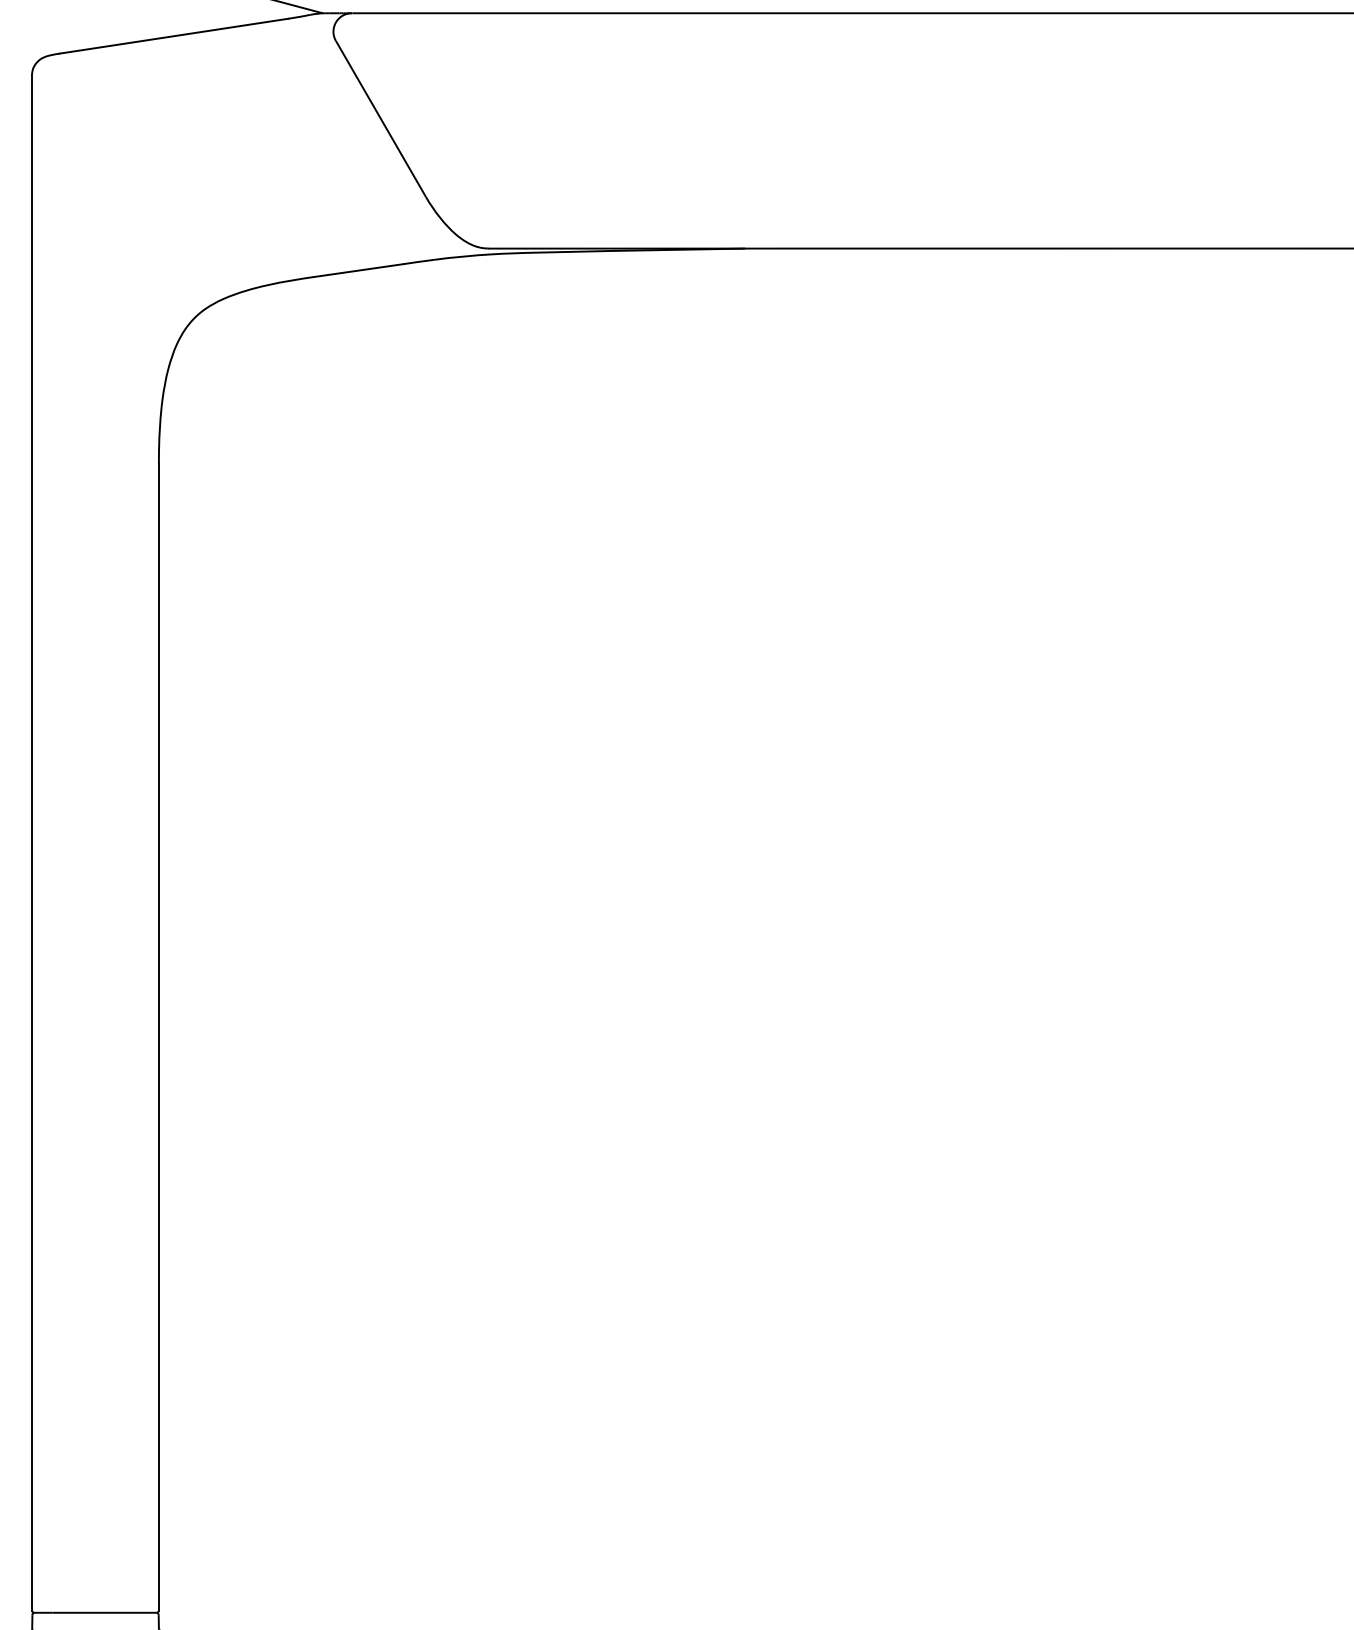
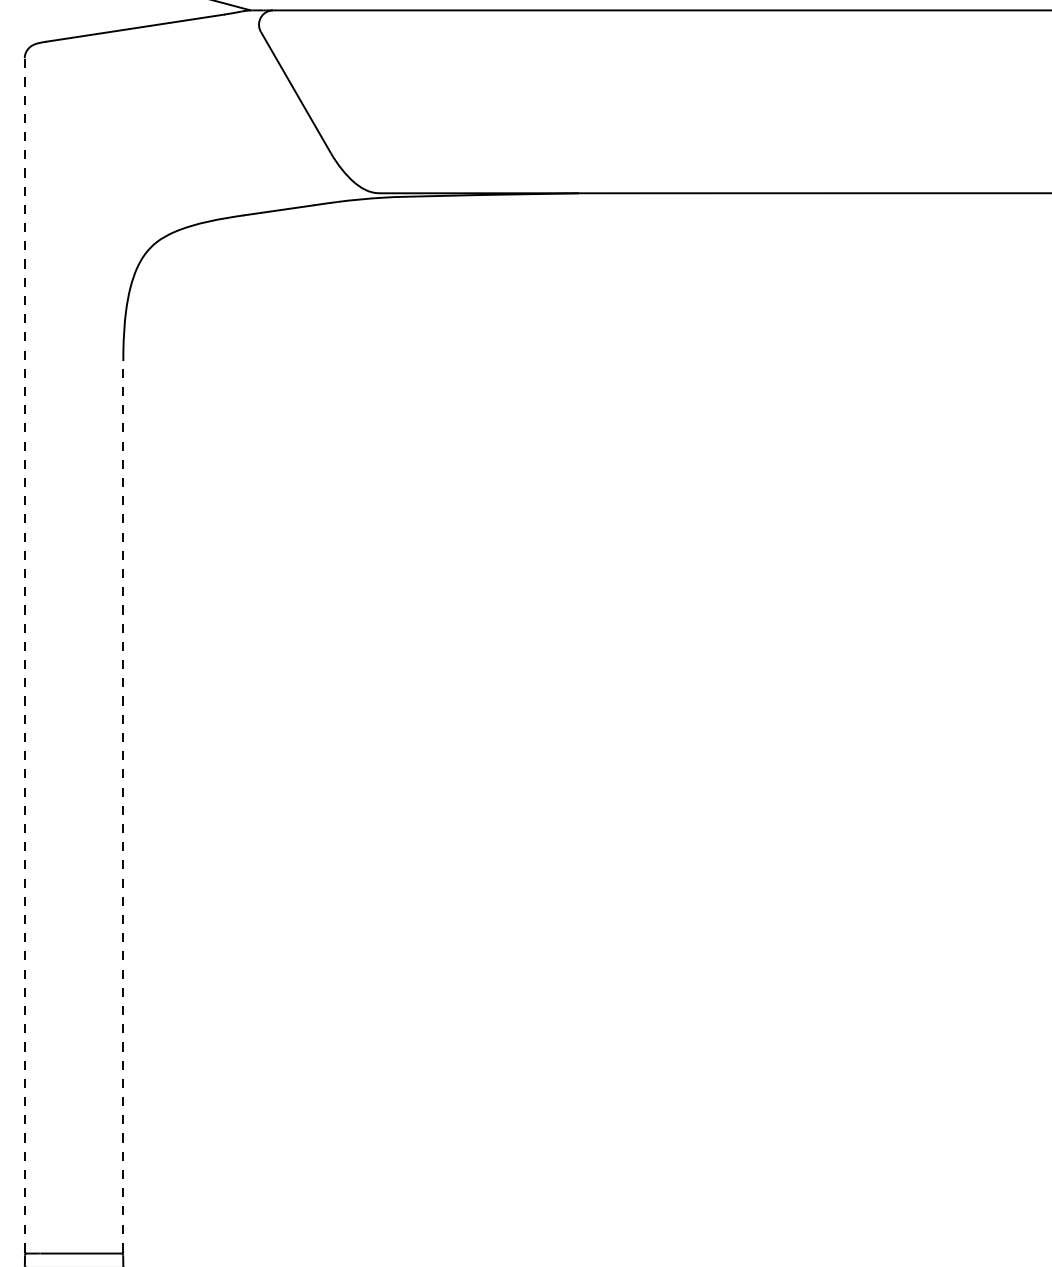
line: (32, 842) -> (25, 654), solid -> dashed
line: (158, 1037) -> (123, 806), solid -> dashed

